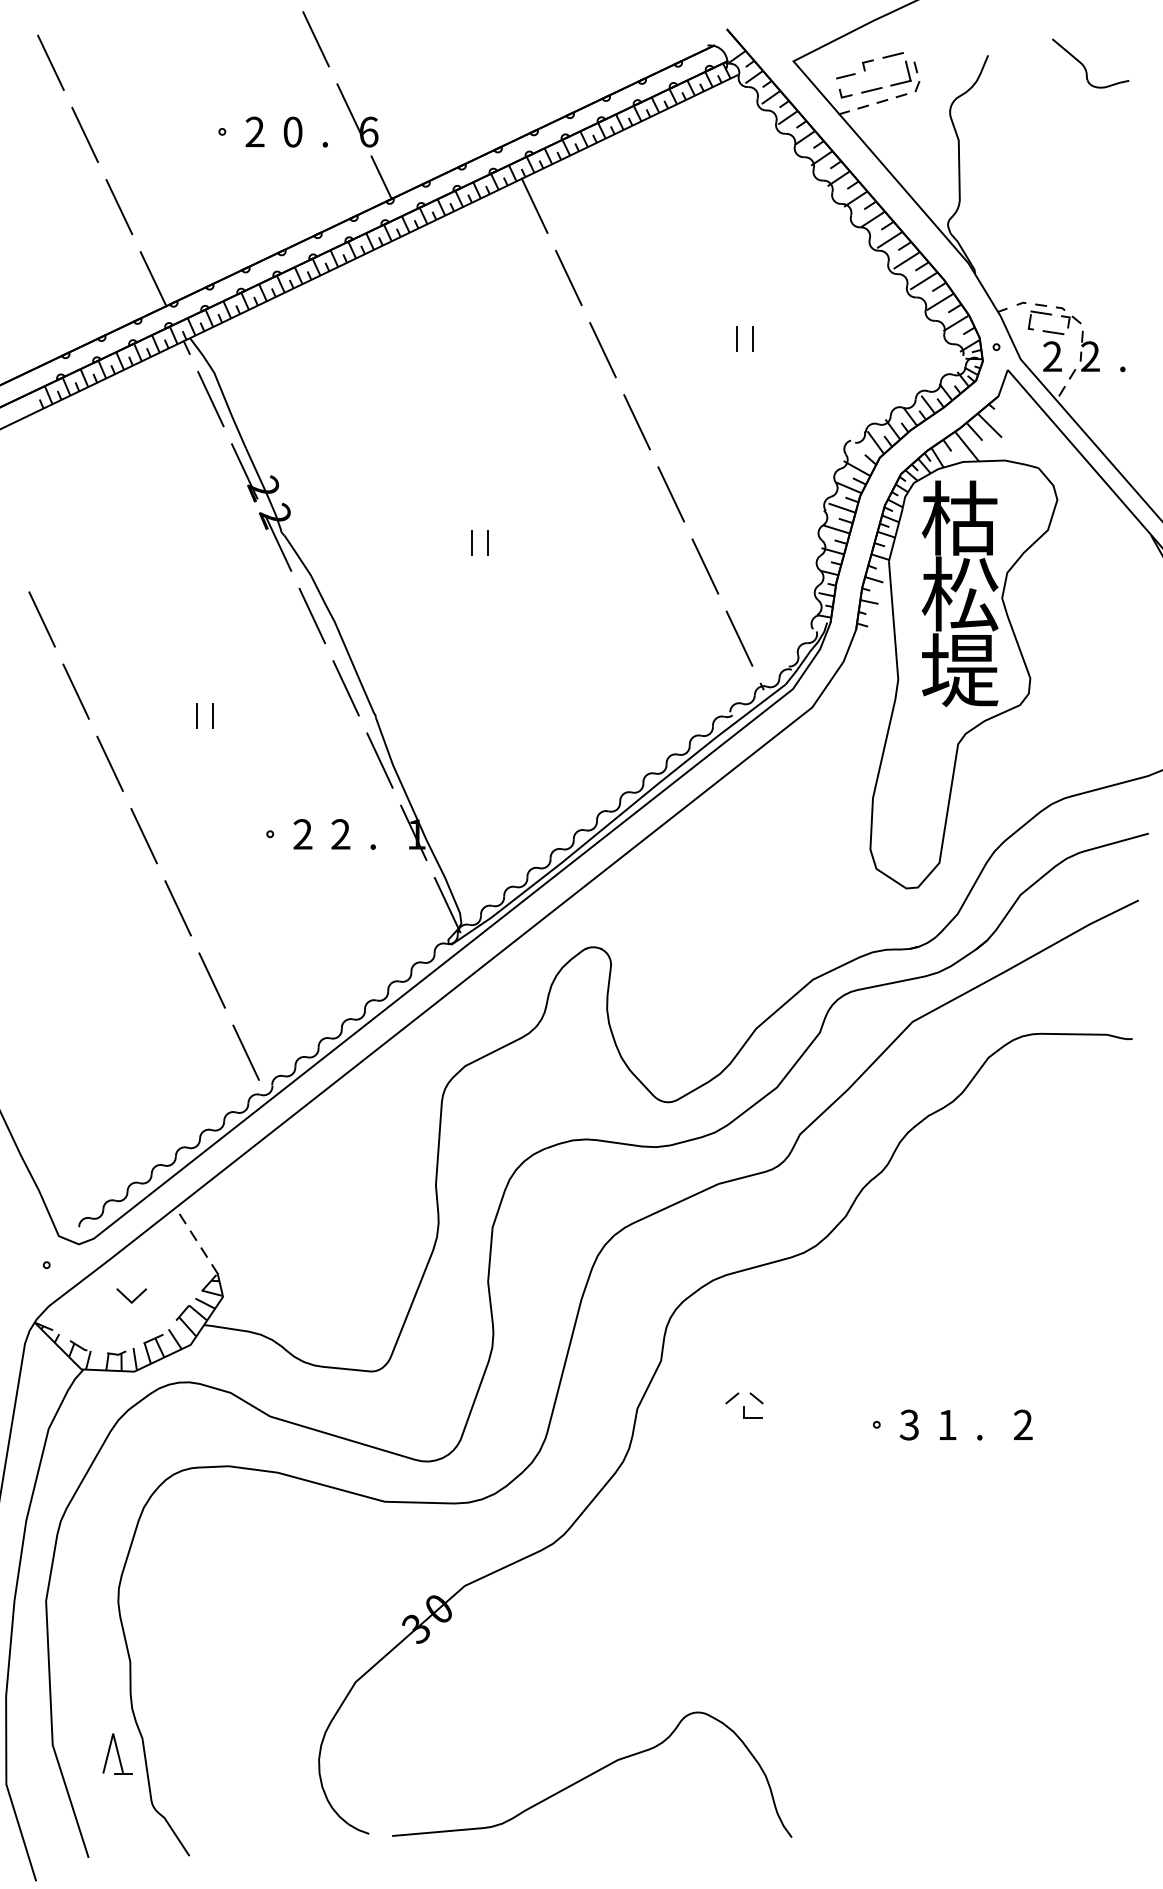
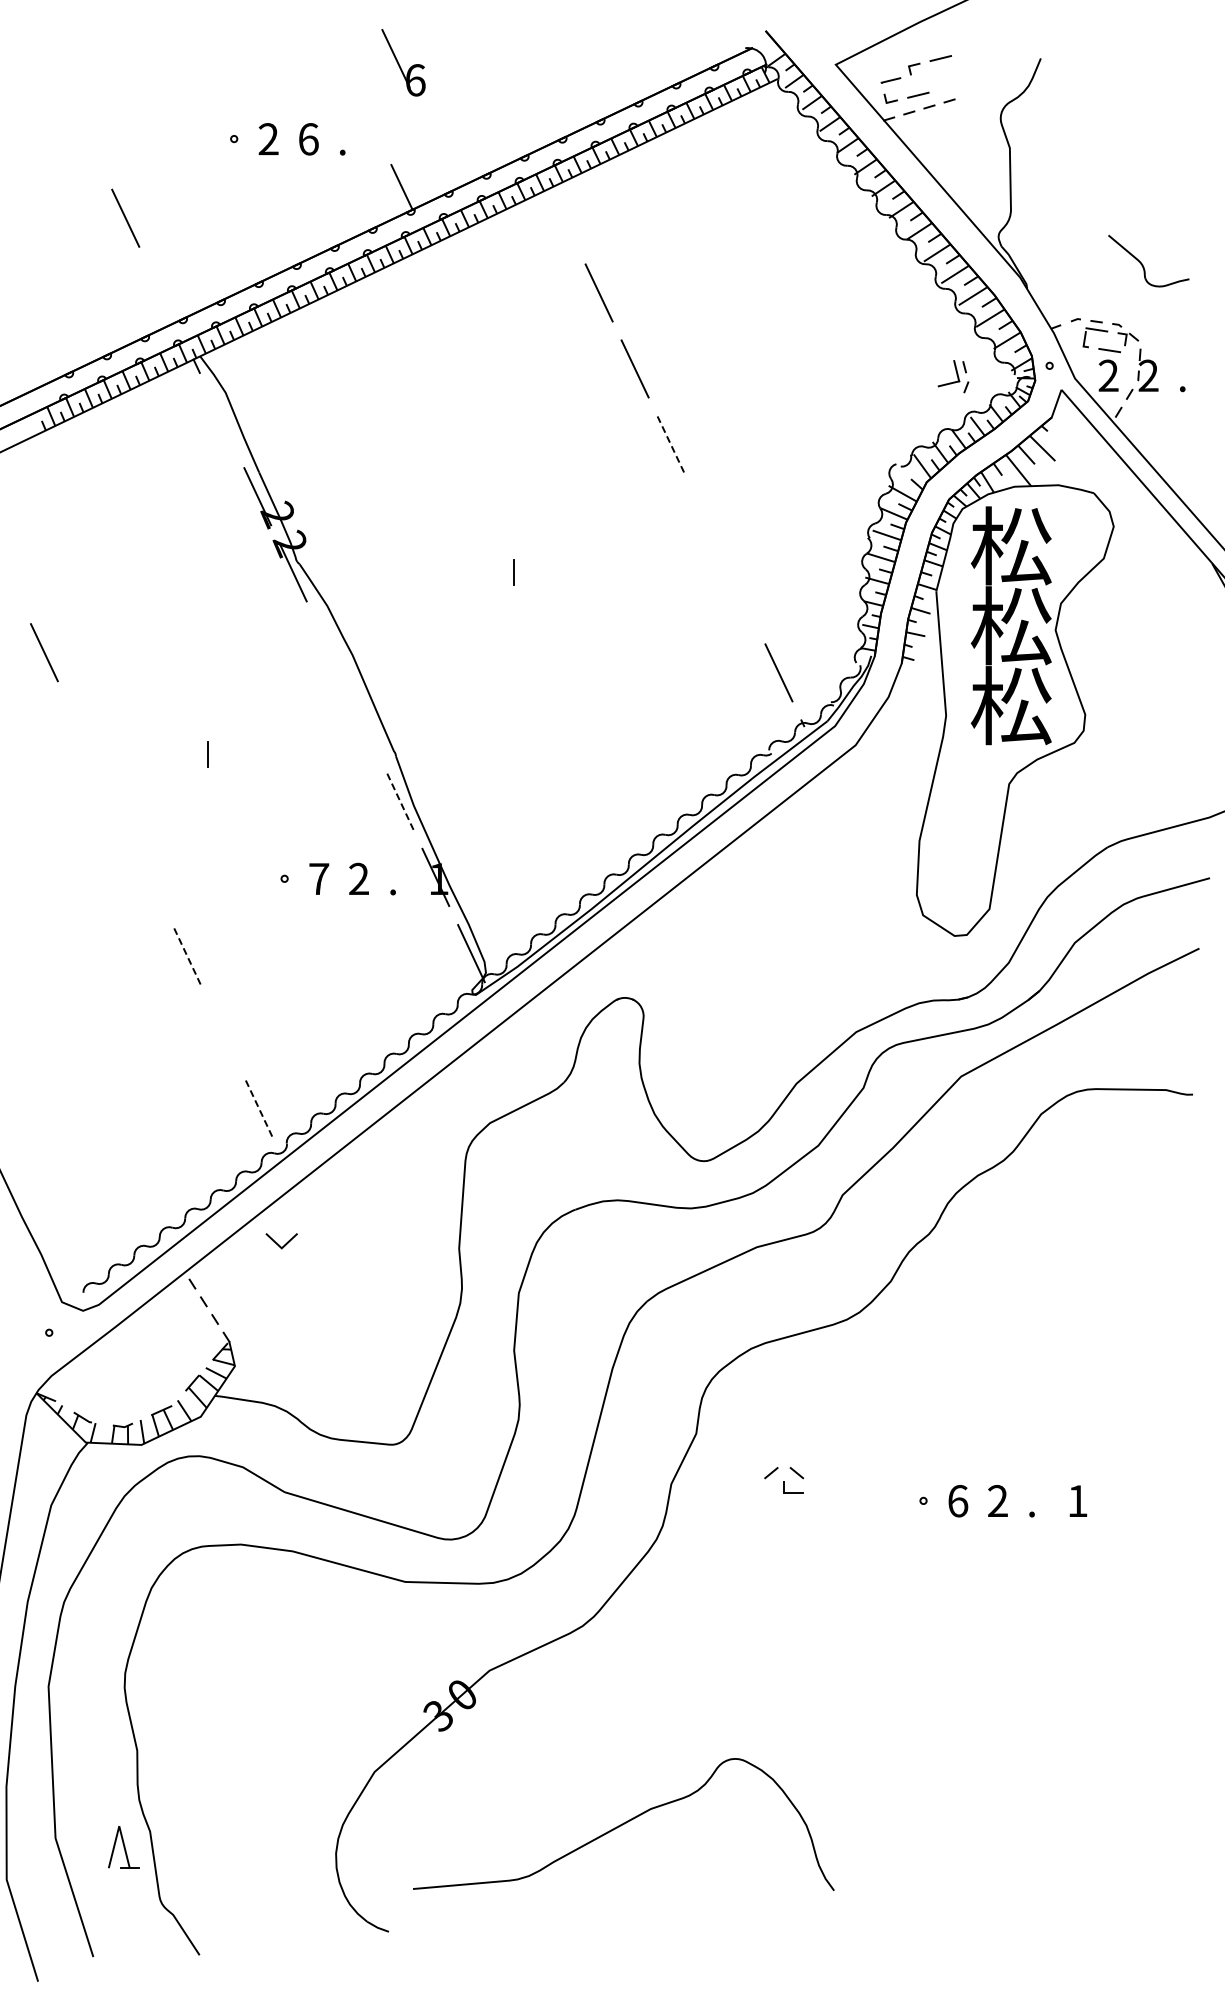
line: (315, 39) -> (332, 41), removed
line: (50, 62) -> (53, 65), removed
part: (1084, 65) -> (1142, 263), moved
part: (905, 76) -> (953, 376), moved
part: (357, 115) -> (403, 62), moved
text: (292, 132) -> (308, 139), 0 -> 6
line: (84, 134) -> (89, 141), removed
line: (534, 205) -> (562, 216), removed
line: (153, 278) -> (161, 293), removed
line: (737, 338) -> (776, 356), removed
line: (752, 338) -> (792, 356), removed
line: (210, 399) -> (221, 420), removed
line: (637, 421) -> (671, 444), solid -> dashed
line: (670, 494) -> (706, 520), removed
text: (959, 517) -> (1010, 545), 枯 -> 松
line: (472, 542) -> (497, 571), removed
line: (704, 566) -> (742, 596), removed
line: (311, 615) -> (328, 648), removed
text: (959, 669) -> (1010, 705), 堤 -> 松
line: (346, 687) -> (364, 724), removed
line: (75, 691) -> (79, 728), removed
line: (213, 715) -> (224, 753), removed
line: (380, 760) -> (400, 801), solid -> dashed
line: (109, 763) -> (115, 804), removed
text: (303, 833) -> (319, 878), 2 -> 7
line: (143, 835) -> (151, 880), removed
line: (178, 907) -> (187, 956), solid -> dashed
line: (212, 980) -> (223, 1032), removed
line: (246, 1053) -> (259, 1109), solid -> dashed
line: (128, 1298) -> (278, 1243), moved
text: (947, 1424) -> (997, 1500), 1 -> 2
text: (1022, 1424) -> (1077, 1500), 2 -> 1
text: (909, 1425) -> (957, 1501), 3 -> 6
curve: (591, 1774) -> (623, 1824), moved

